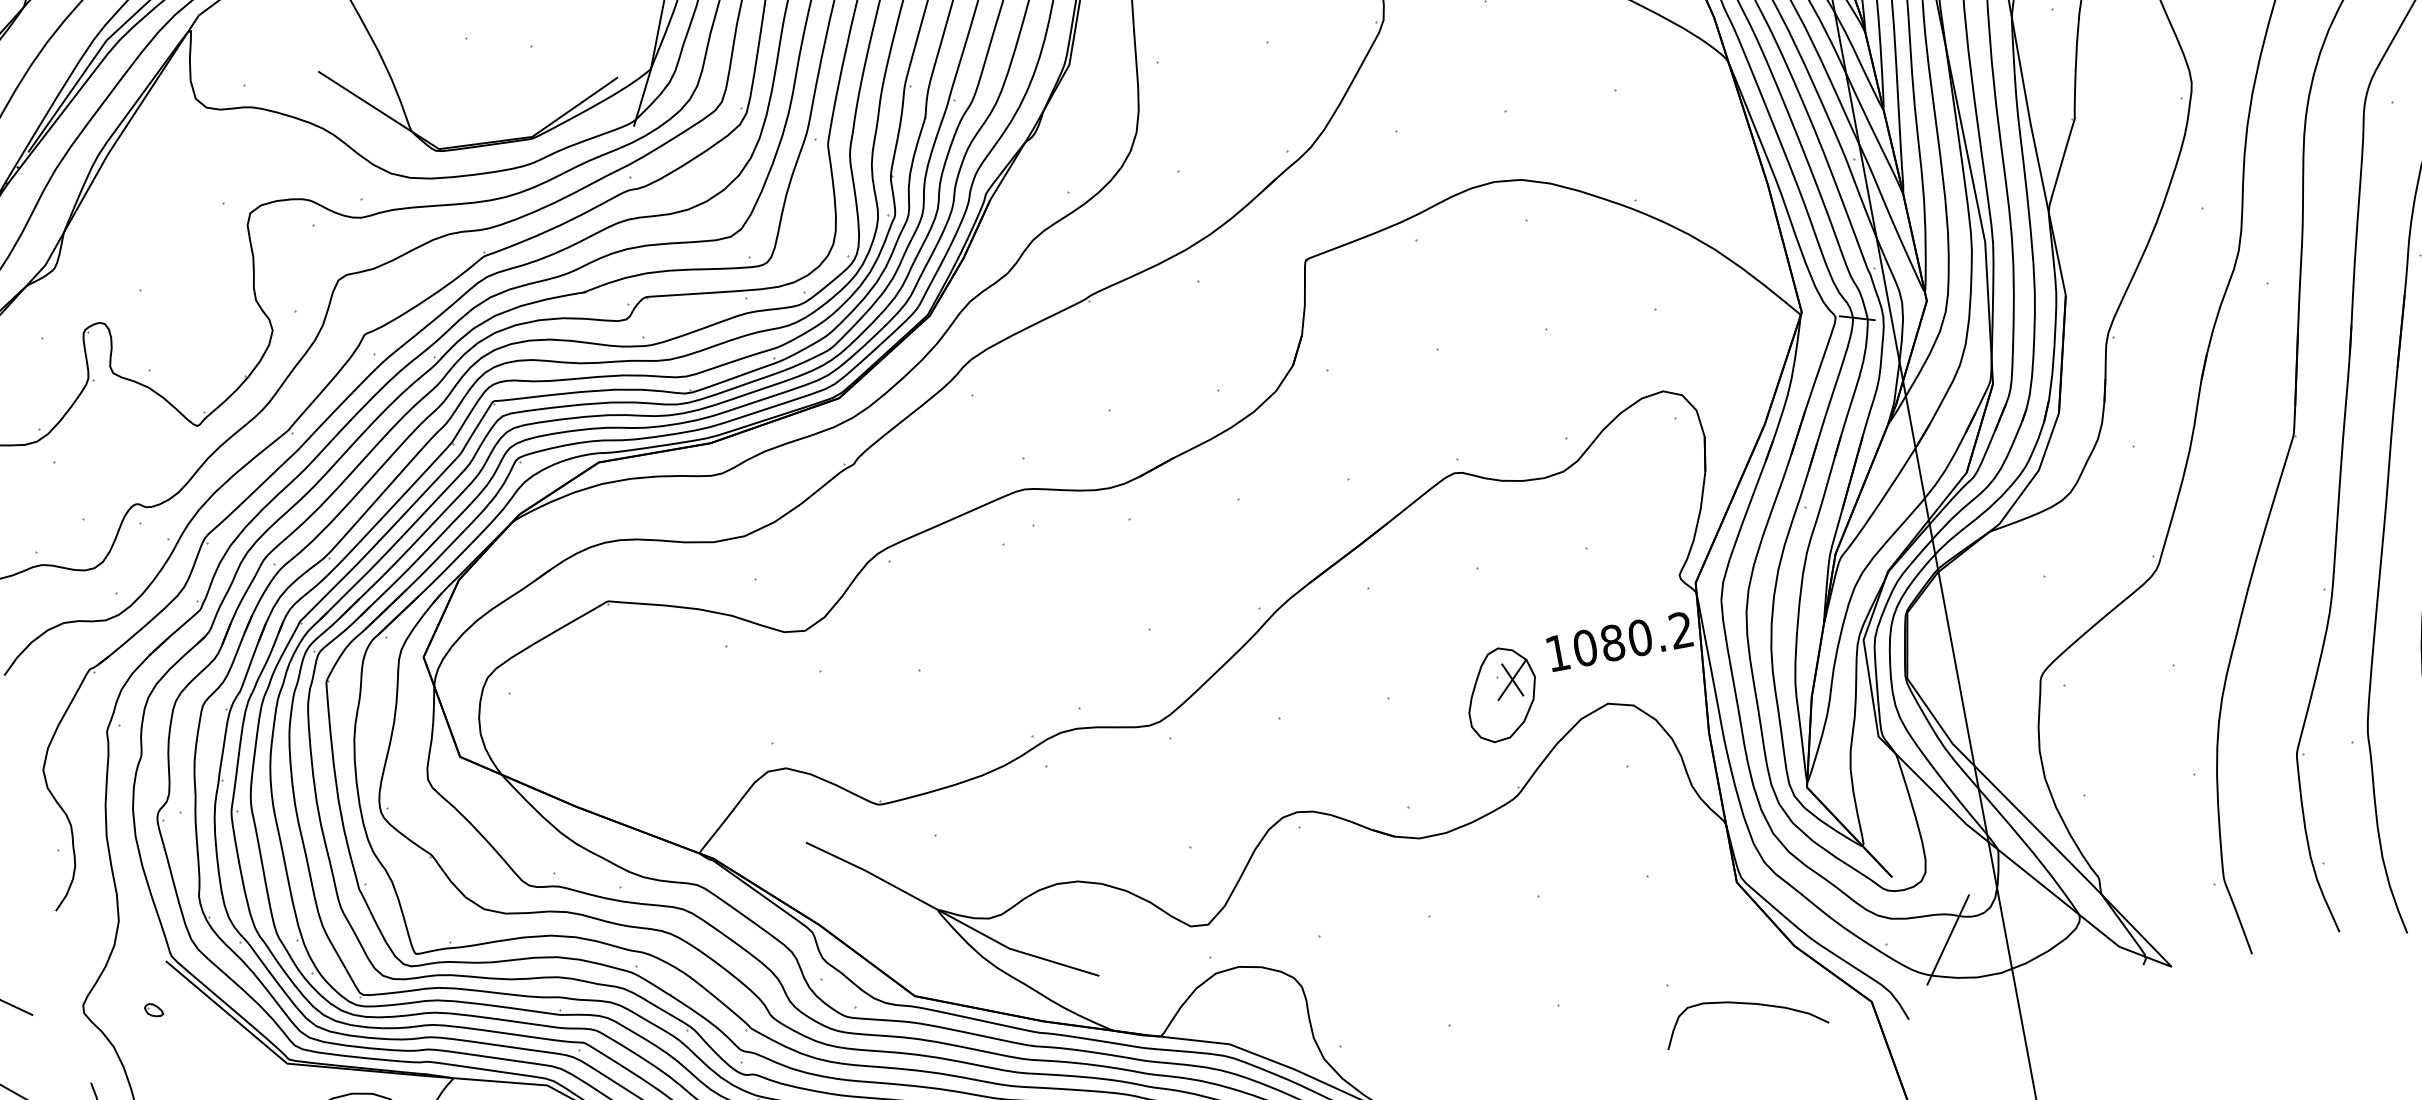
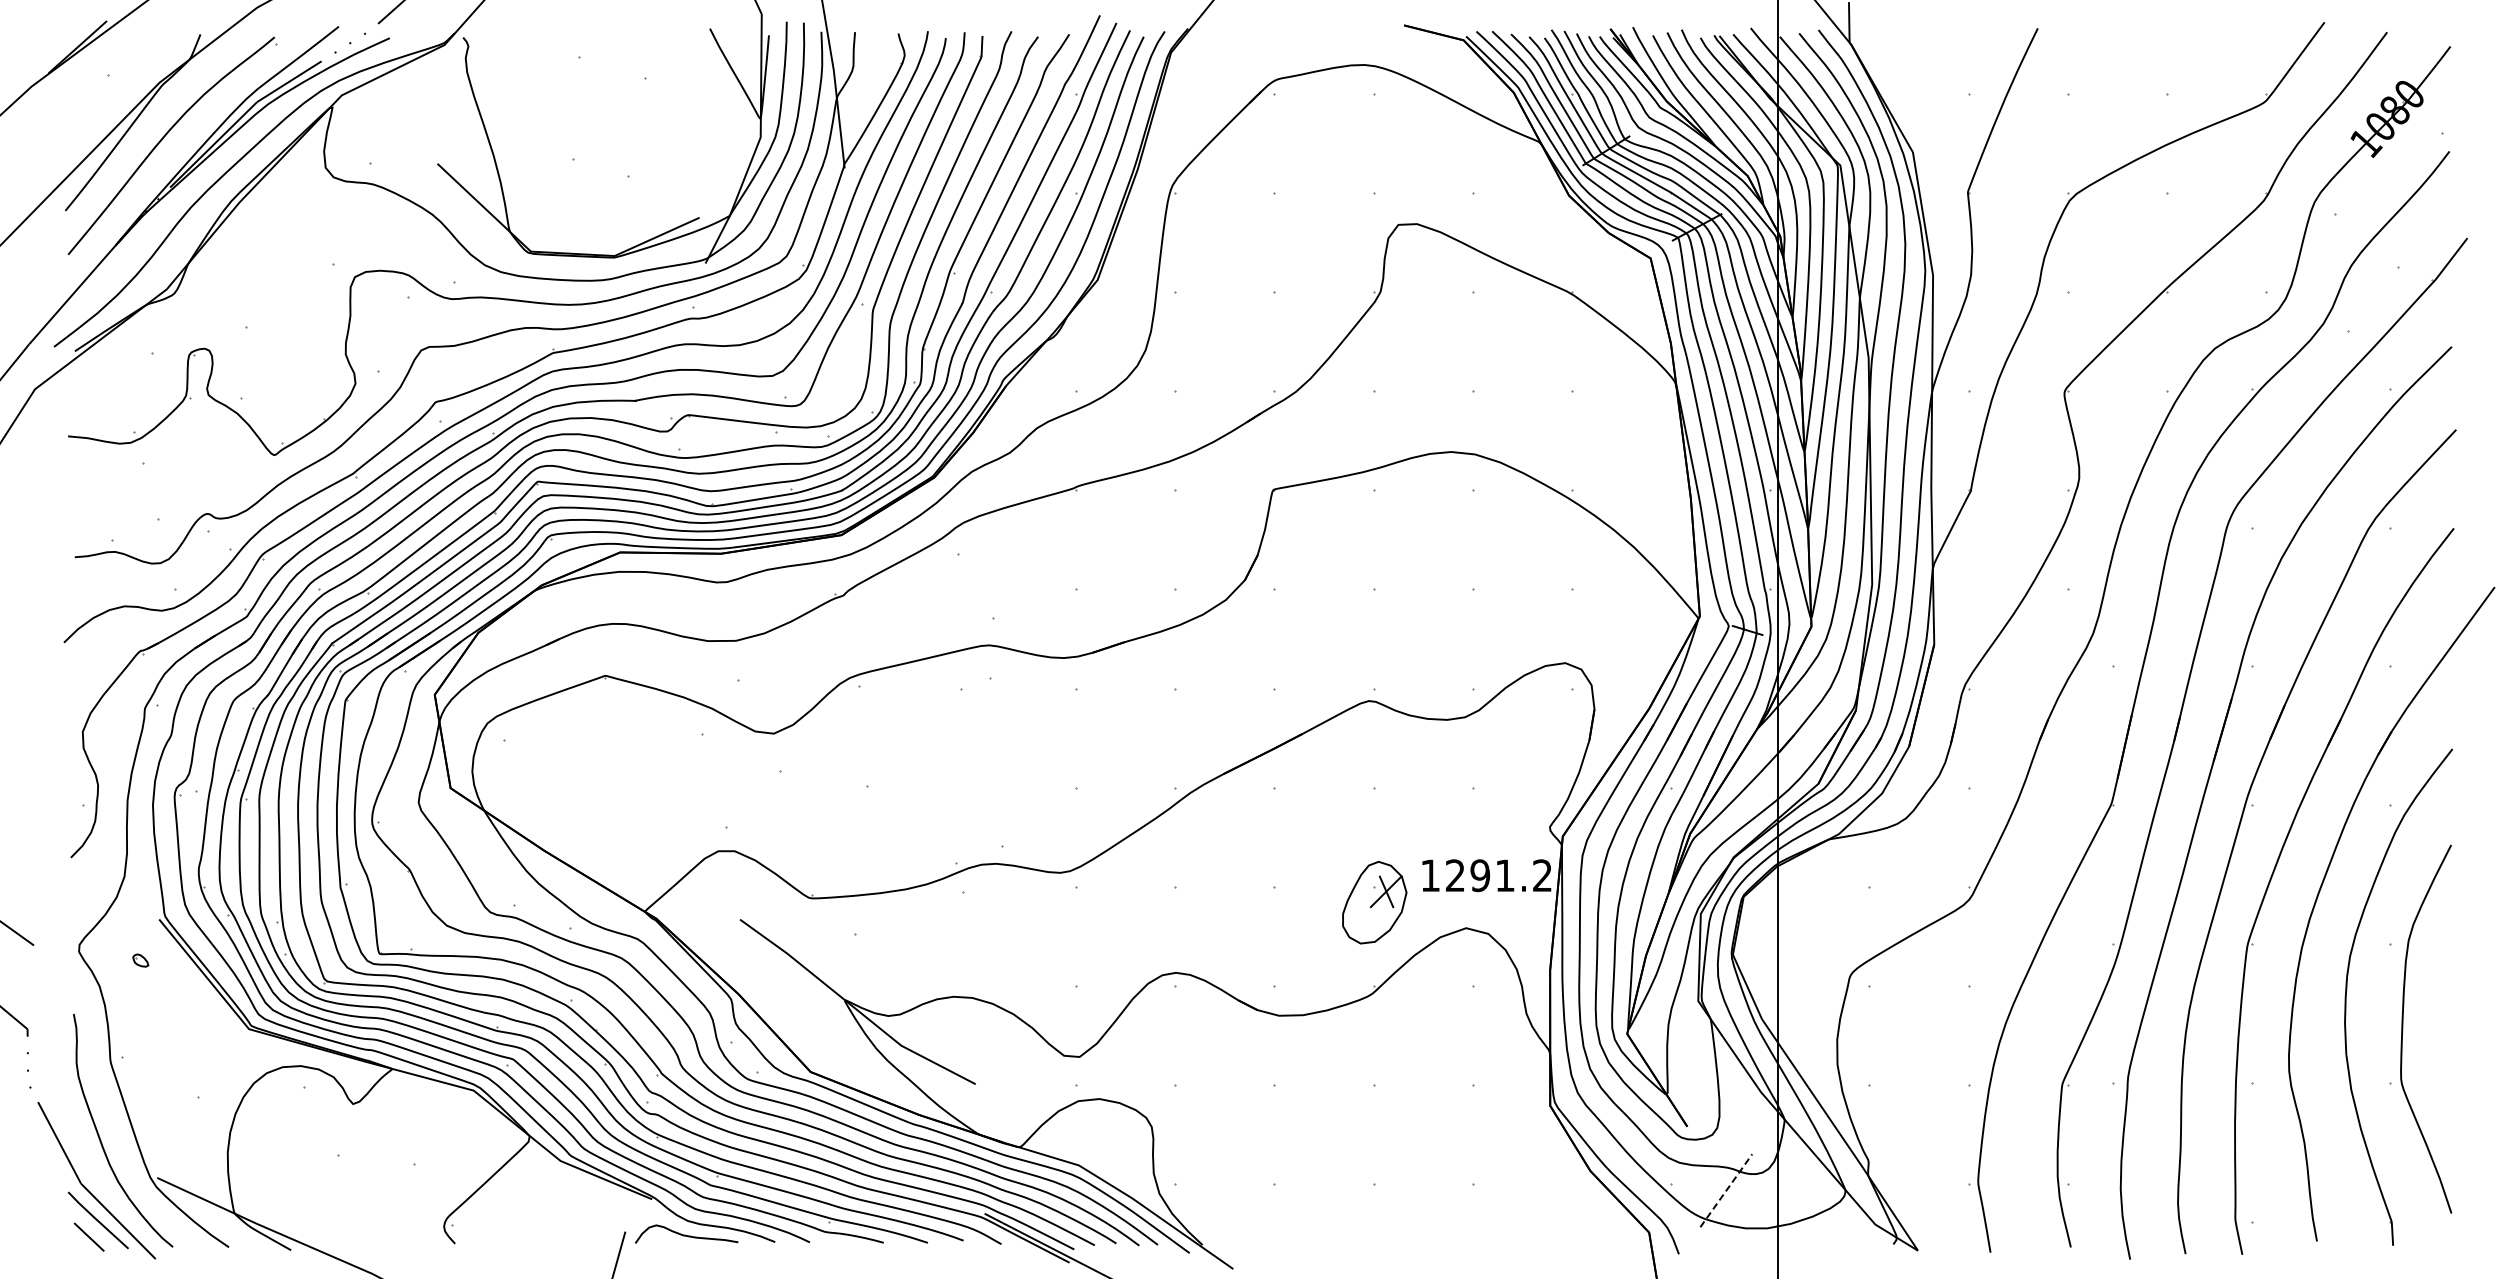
text: (1612, 642) -> (1480, 875), 1080.2 -> 1291.2
line: (1948, 939) -> (1726, 1190), solid -> dashed
curve: (1744, 1004) -> (1537, 1214), removed

